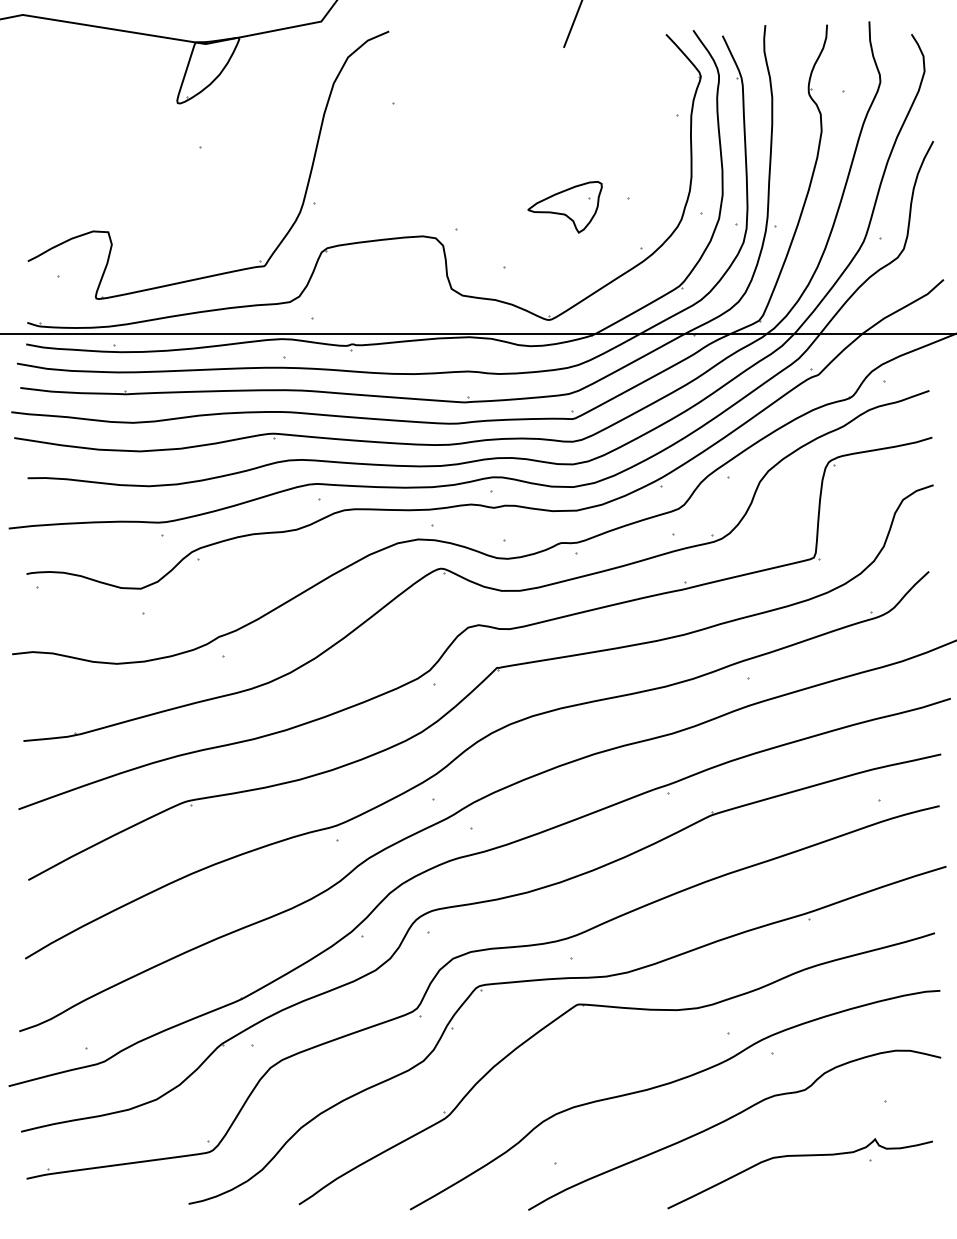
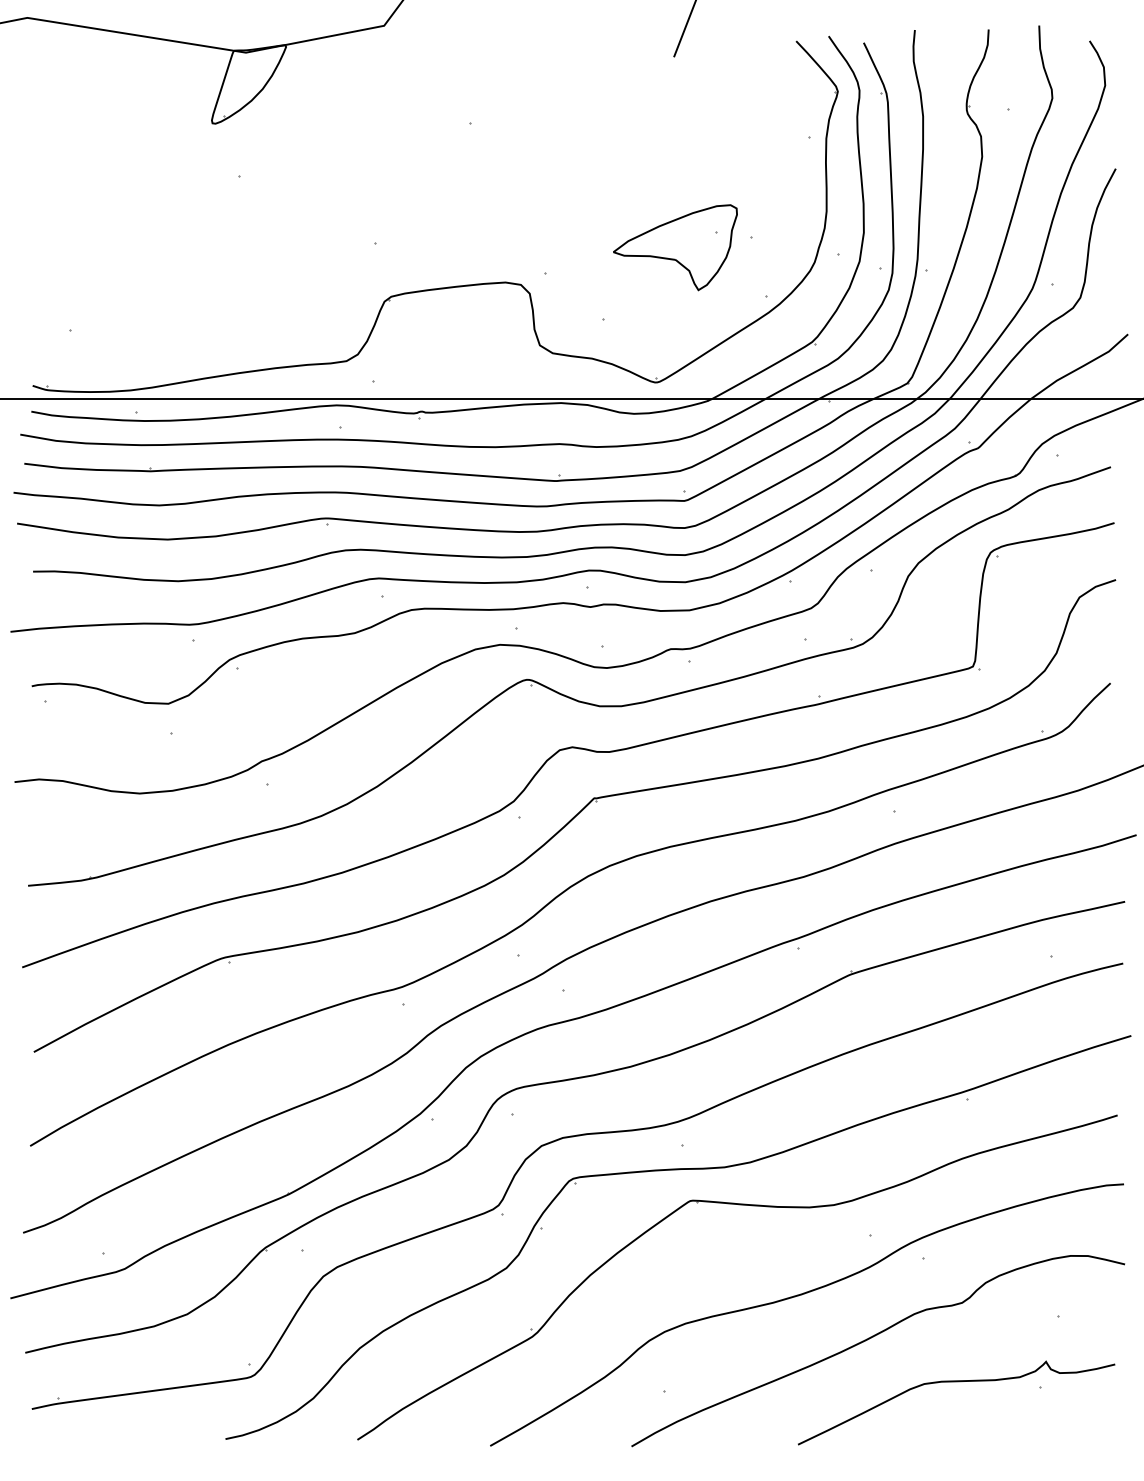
part: (305, 189) -> (365, 226), removed
part: (564, 207) -> (674, 248), size x1.4

